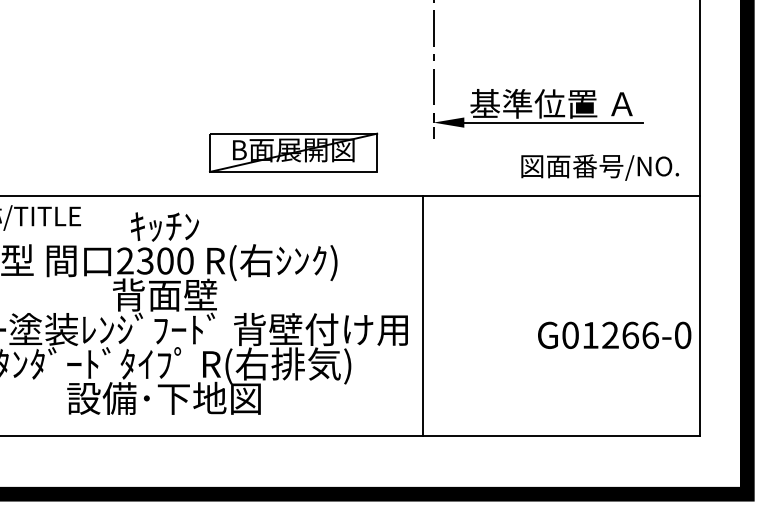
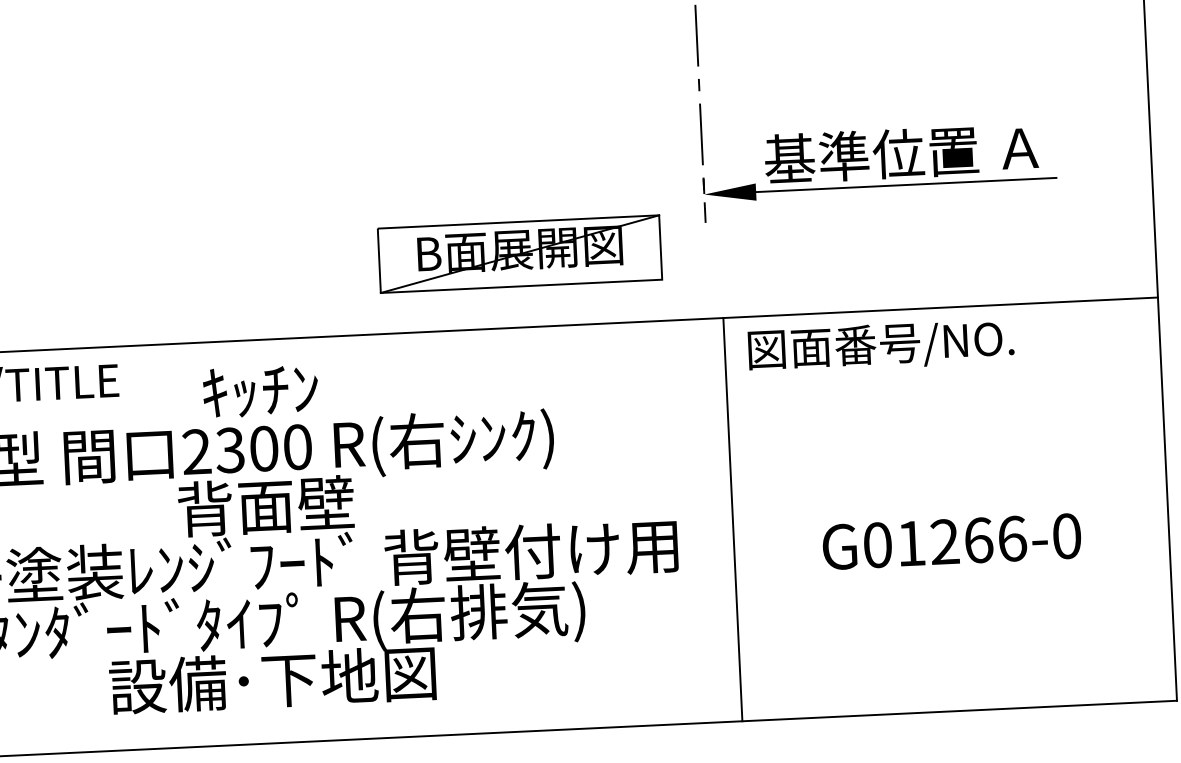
part: (293, 152) -> (519, 253), moved
text: (599, 167) -> (880, 346), moved
line: (423, 316) -> (733, 520), moved
text: (614, 334) -> (951, 540), moved

